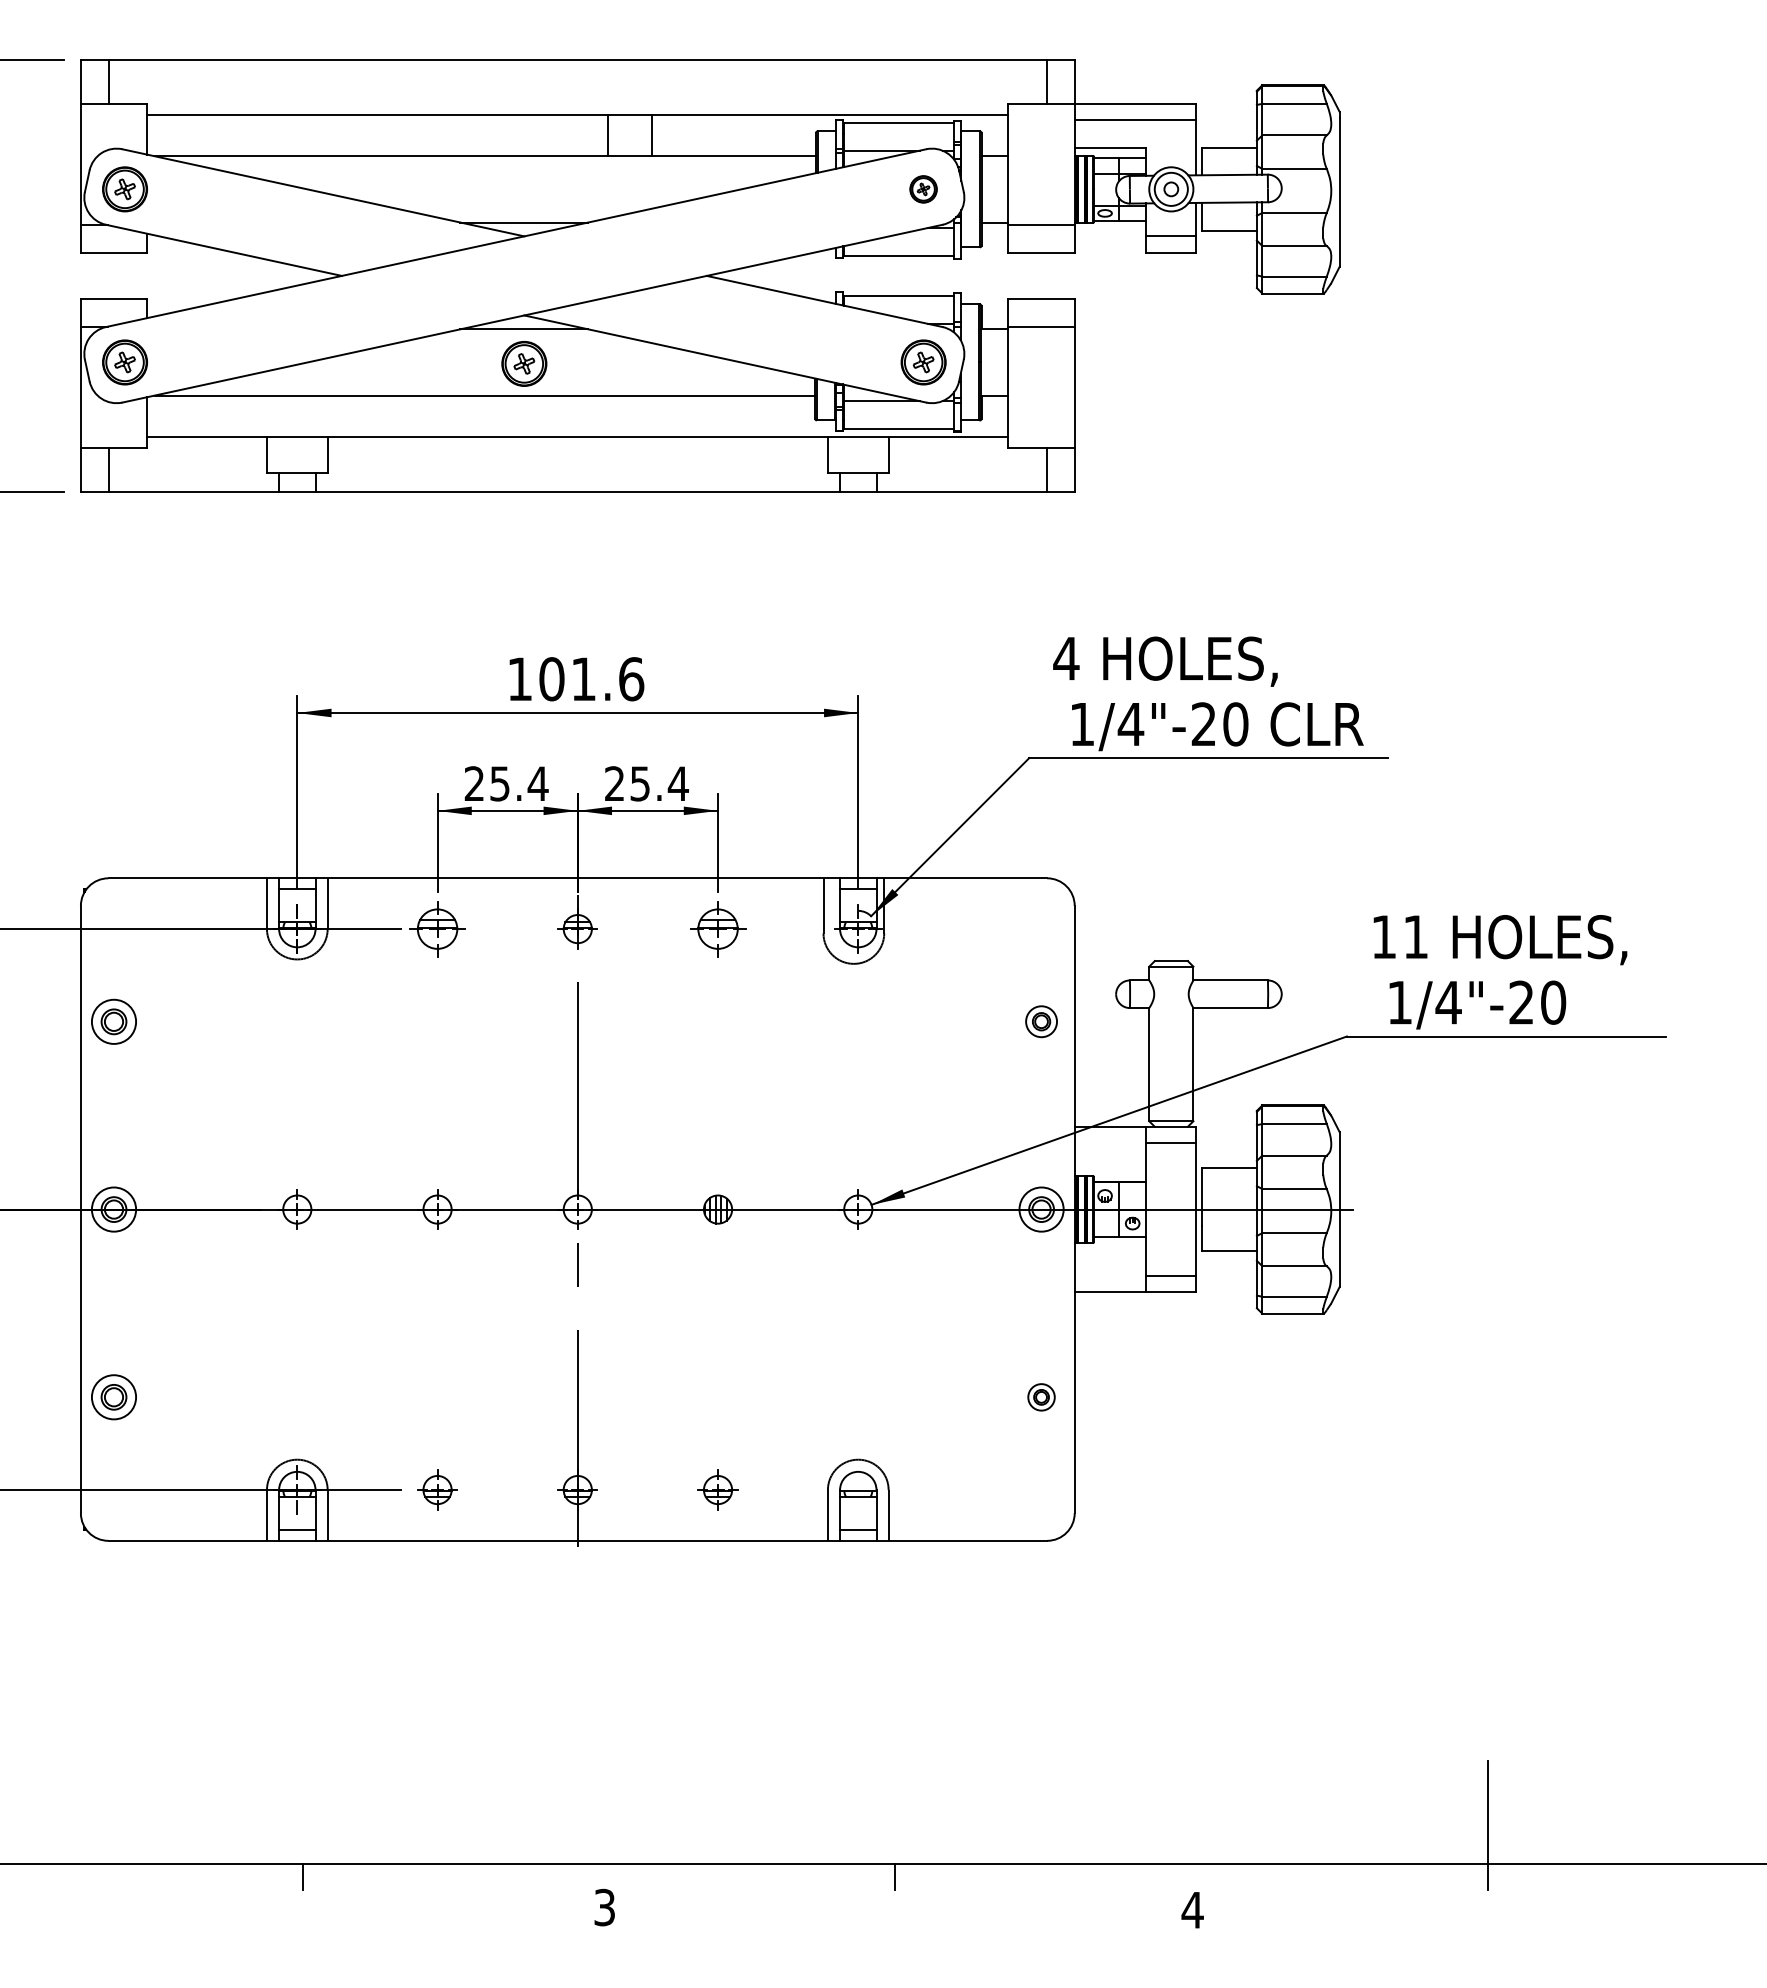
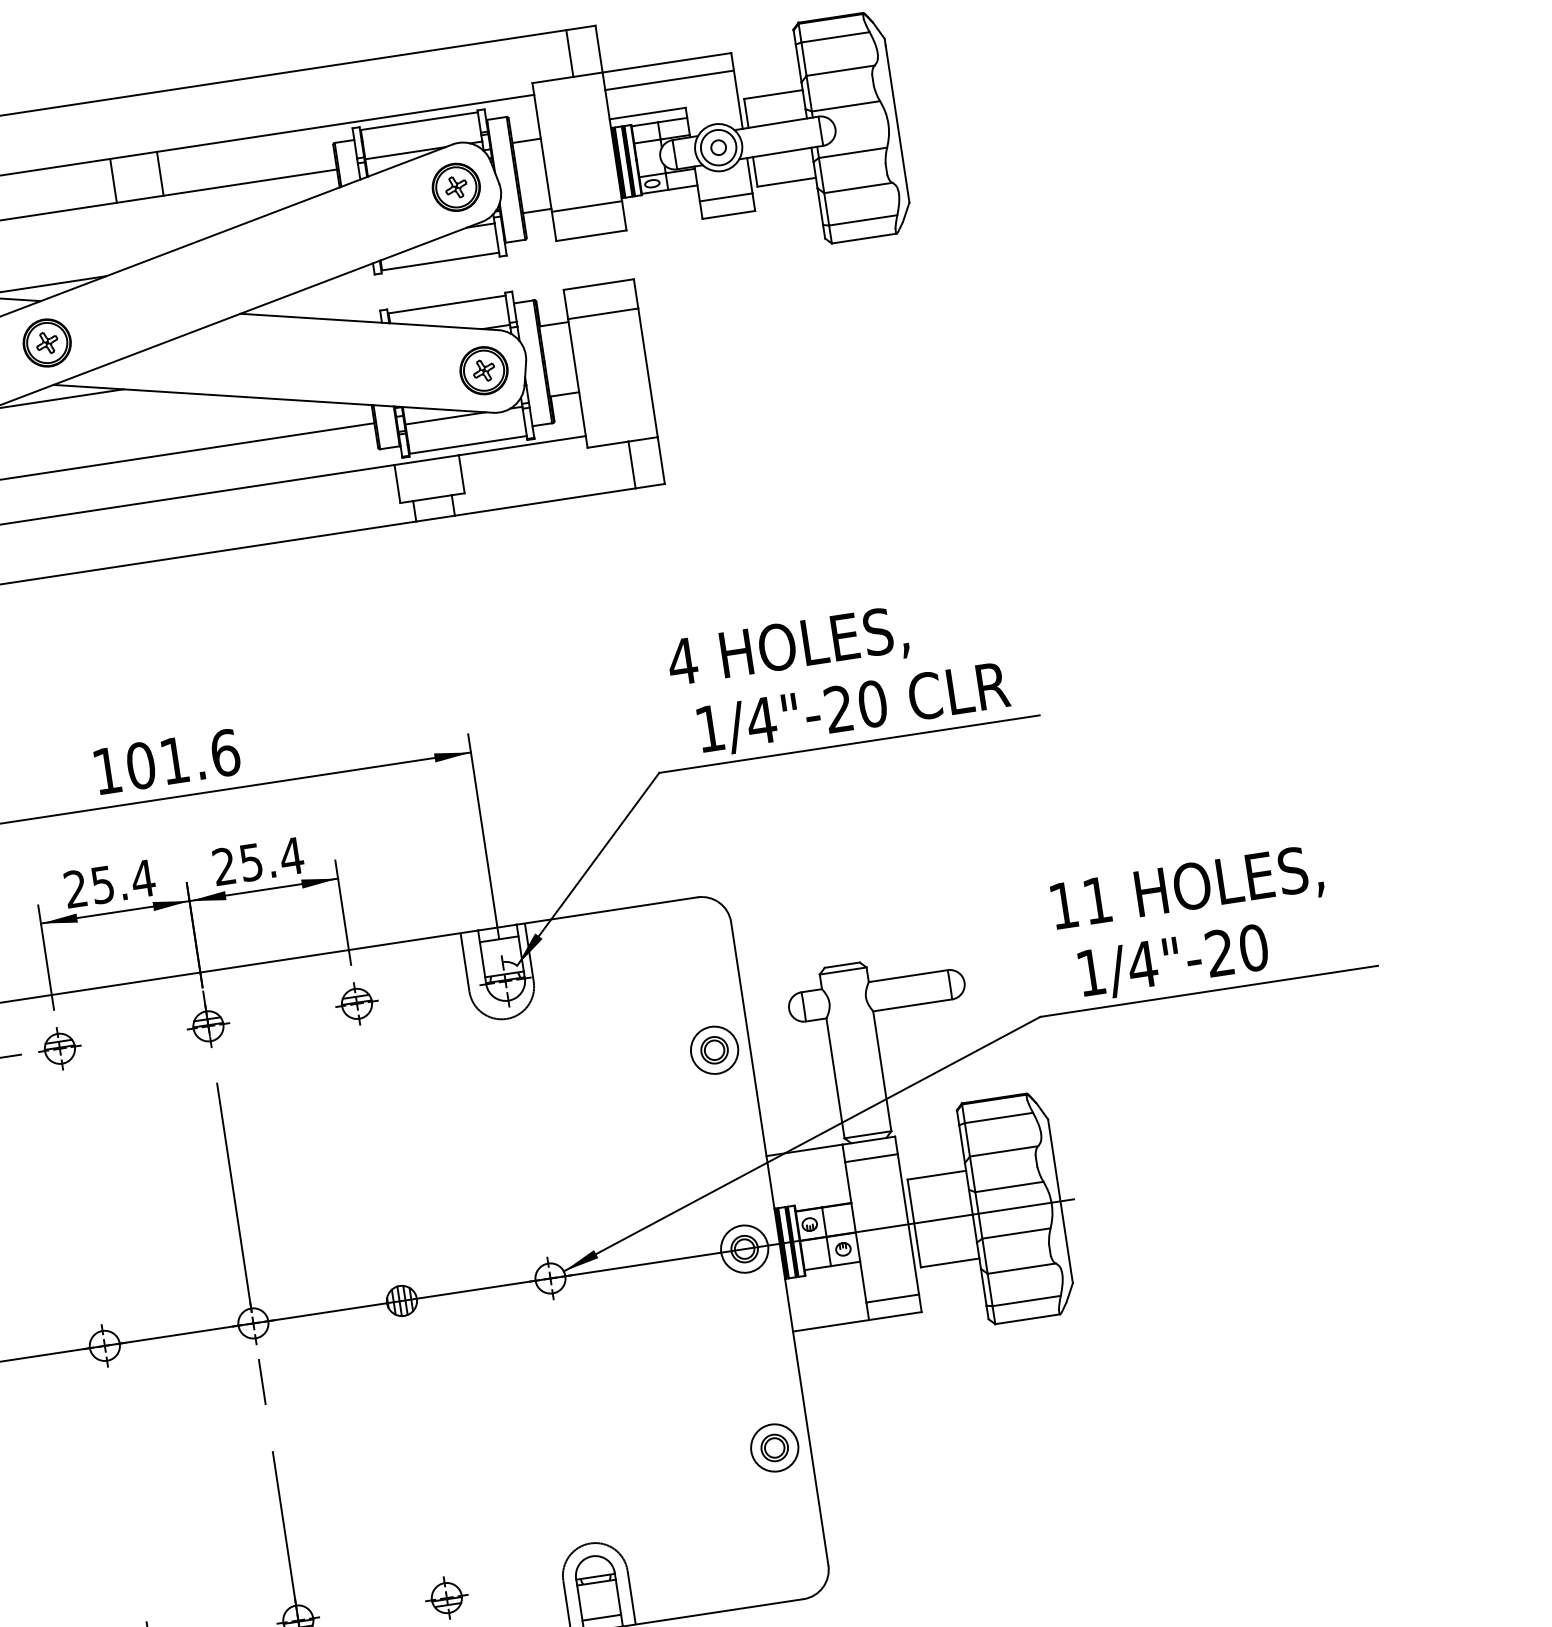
part: (923, 189) -> (456, 187), size x1.67
part: (524, 363) -> (47, 342), moved
part: (437, 928) -> (59, 1048), size x0.71
part: (717, 928) -> (356, 1003), size x0.71
part: (1041, 1021) -> (714, 1049), size x1.43
part: (1041, 1397) -> (774, 1448), size x1.67

